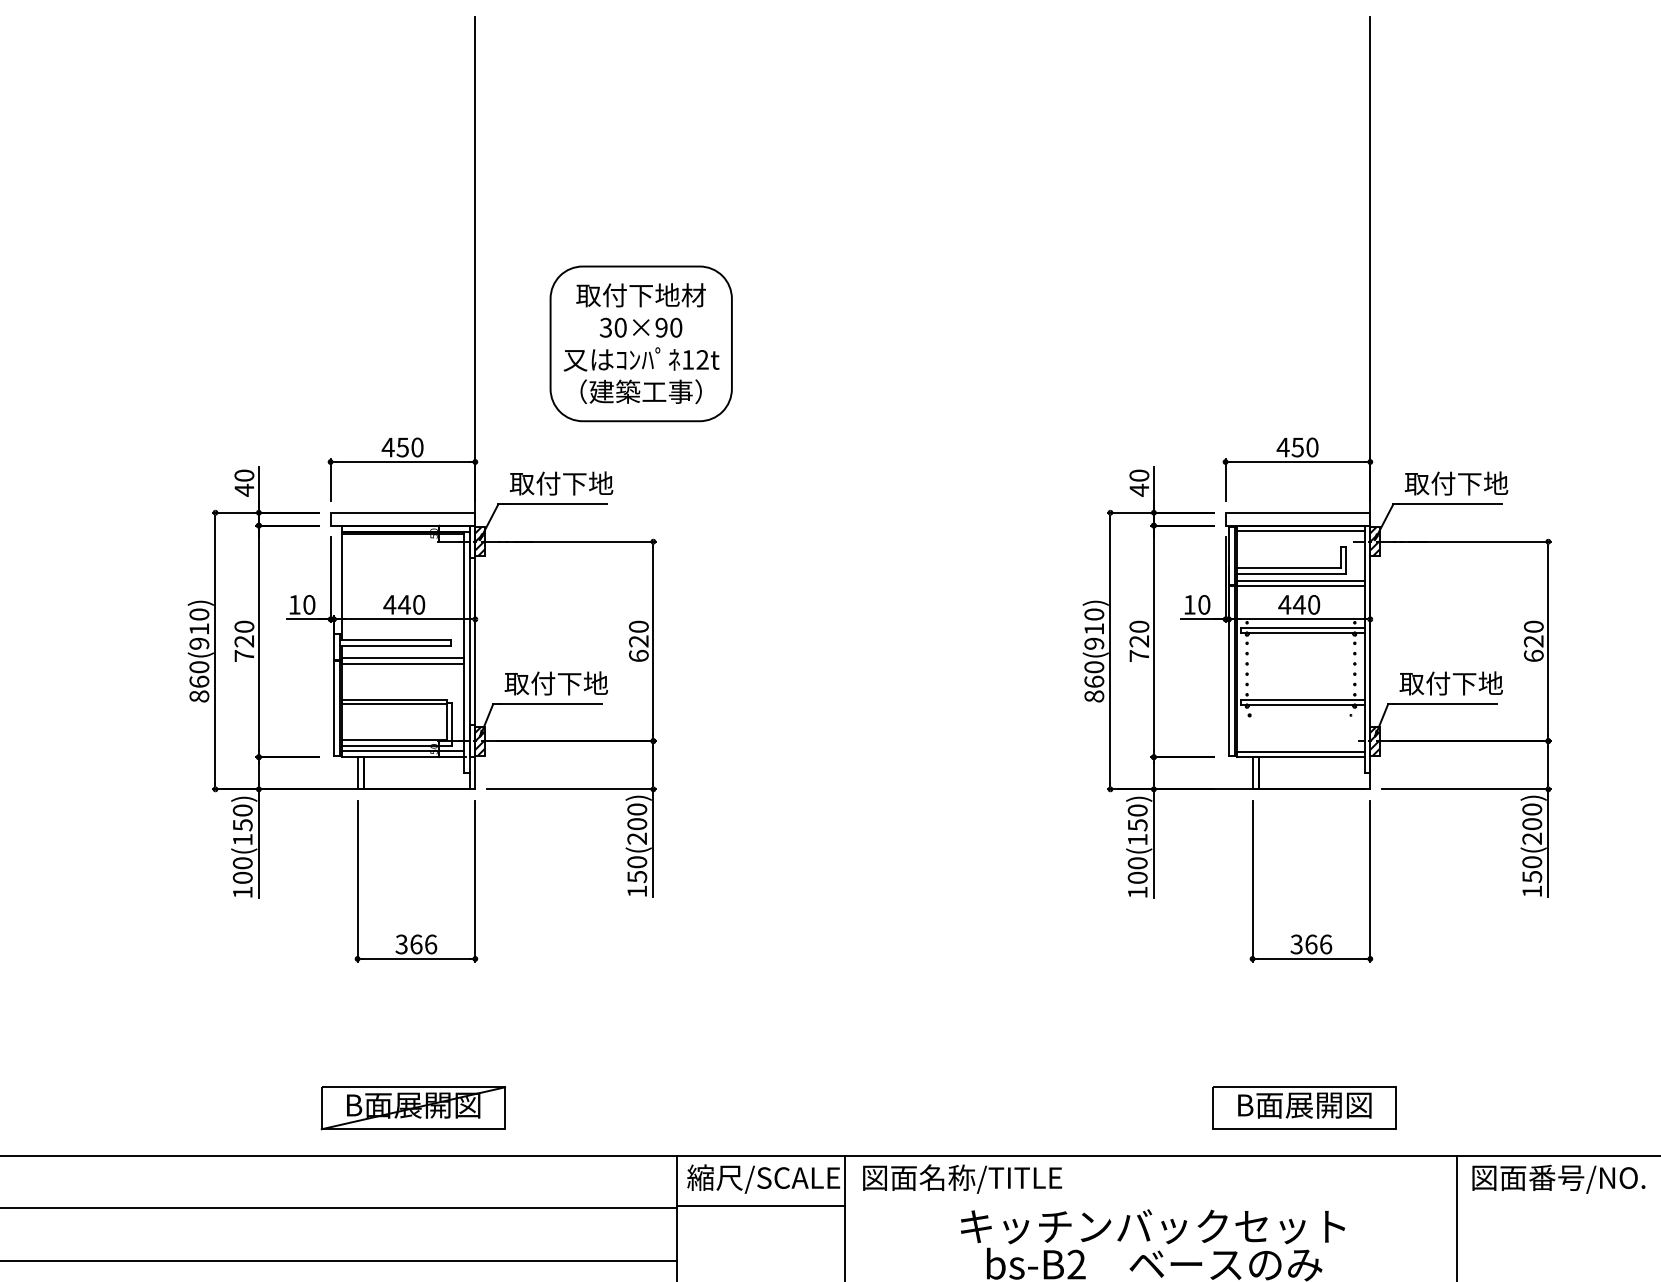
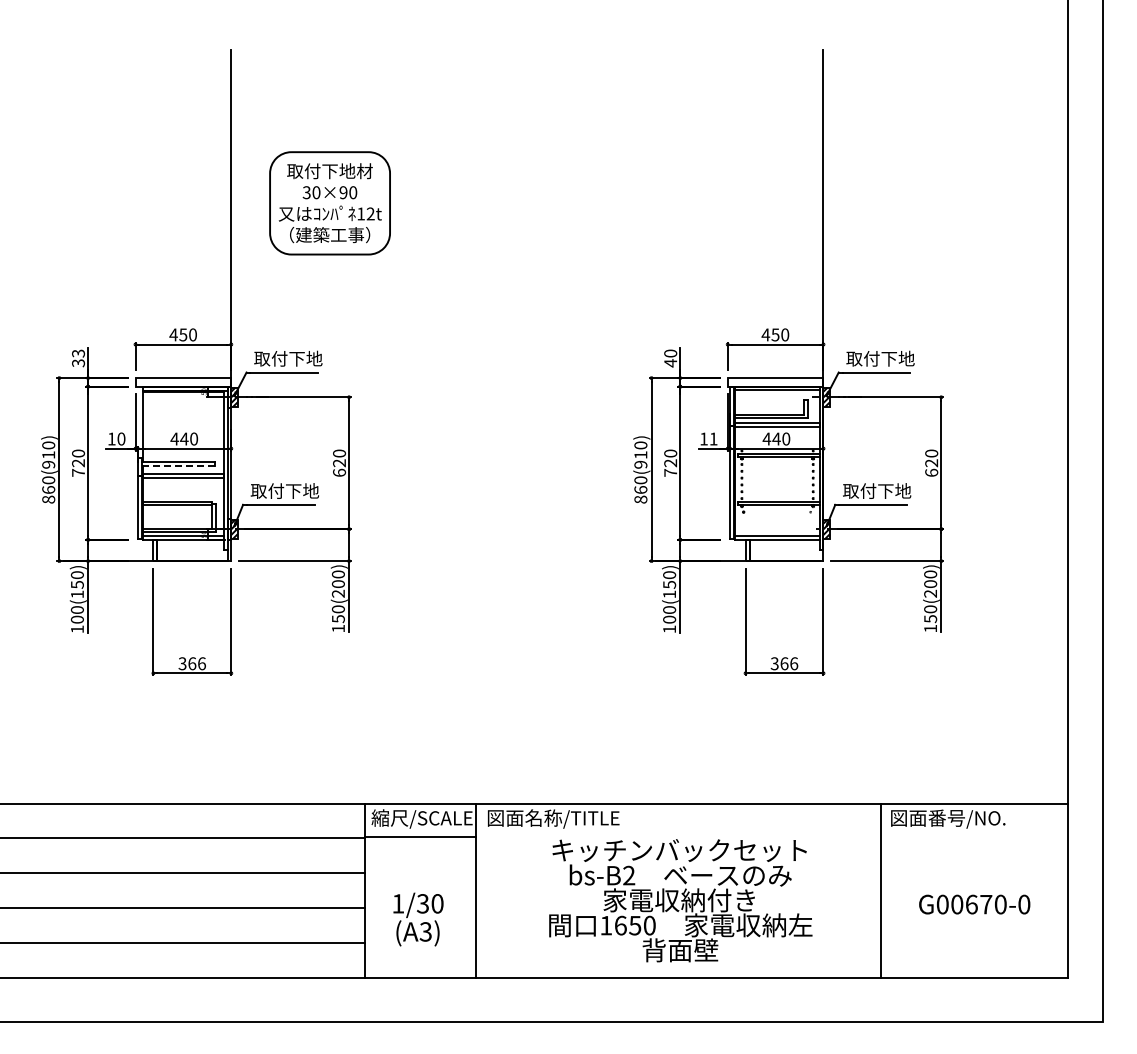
part: (640, 344) -> (329, 203), moved
text: (244, 483) -> (78, 358), 40 -> 33
text: (1204, 604) -> (713, 438), 10 -> 11
line: (395, 646) -> (178, 466), solid -> dashed
part: (412, 1107) -> (189, 771), removed
part: (1303, 1107) -> (779, 771), removed

